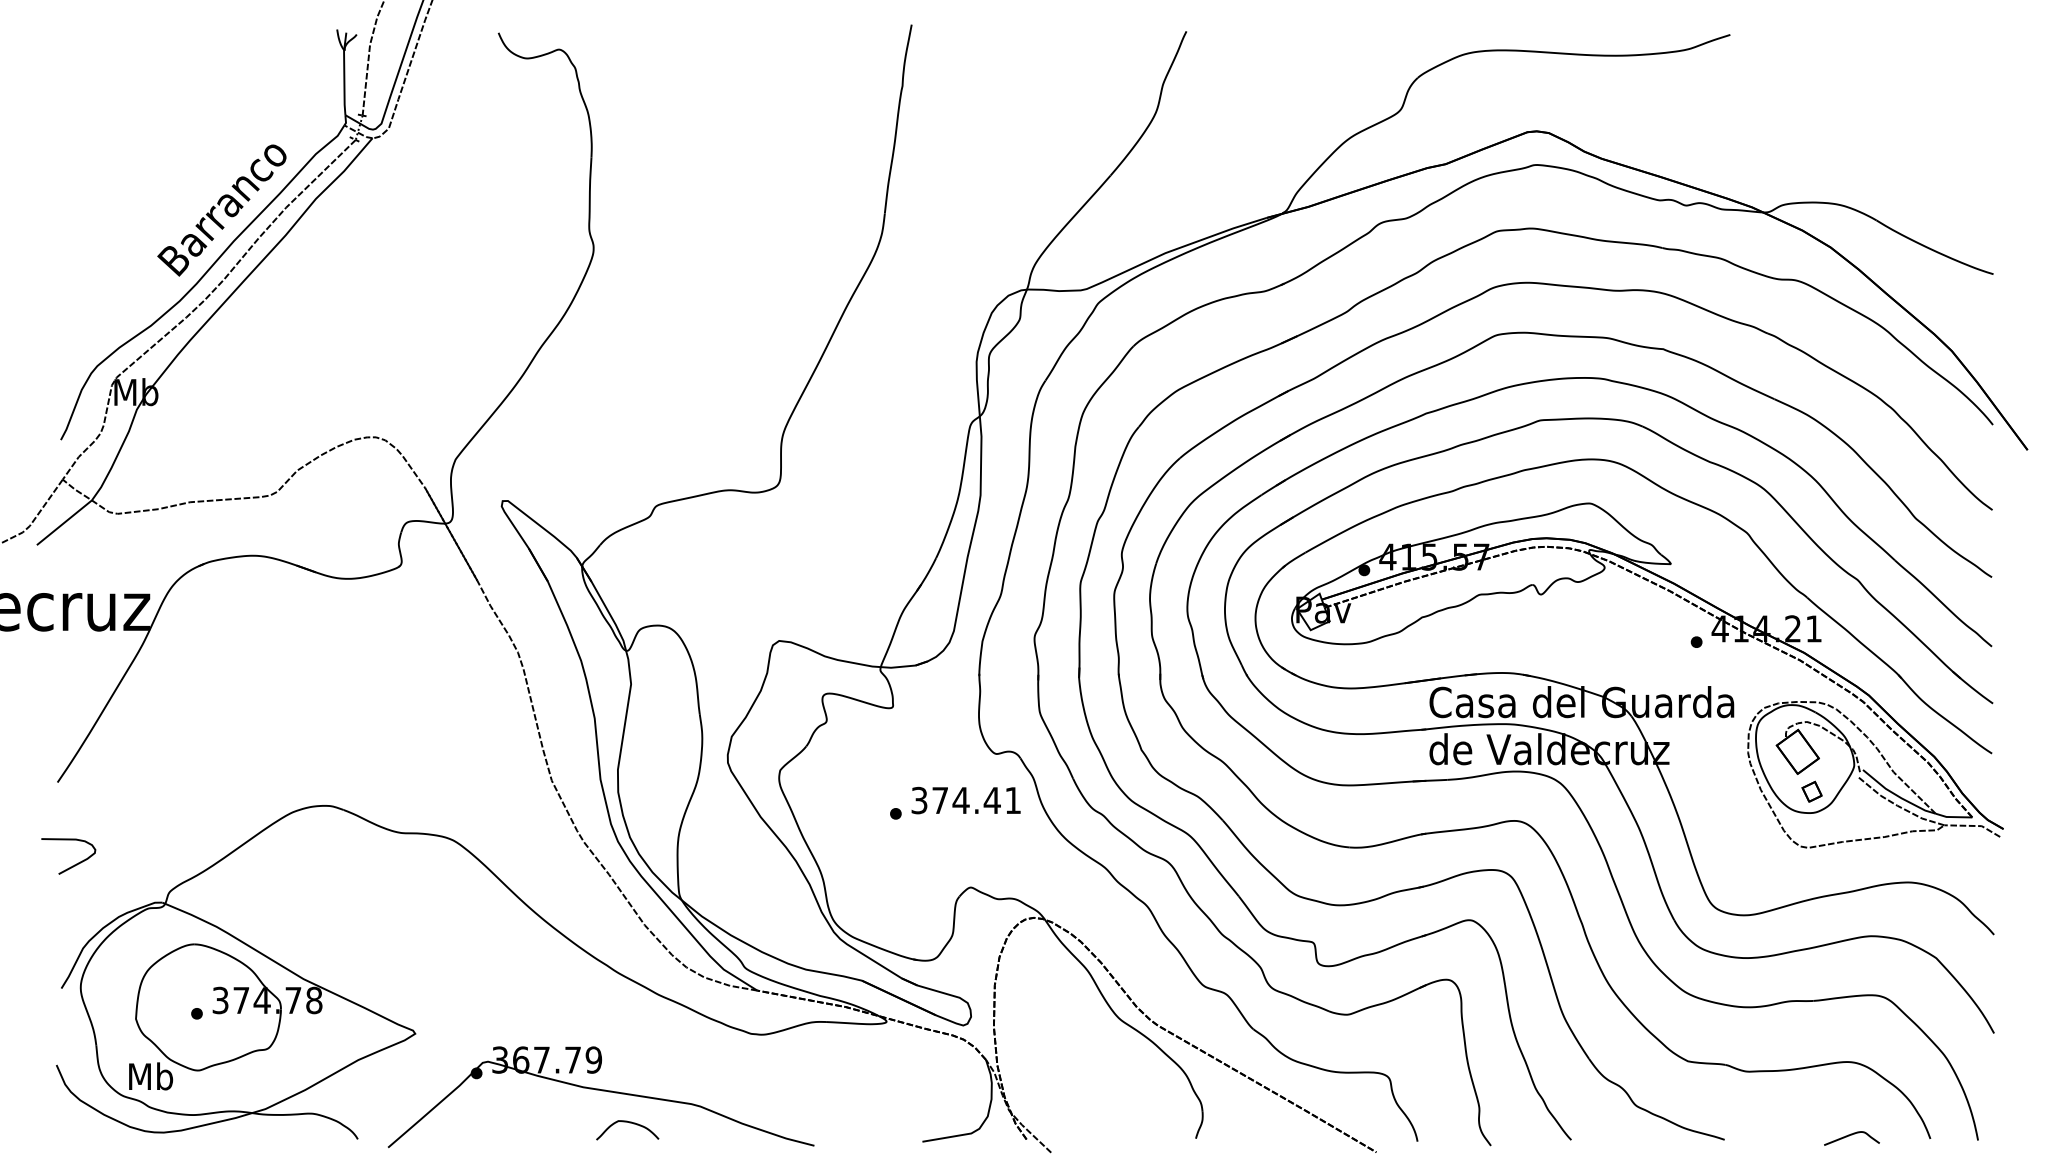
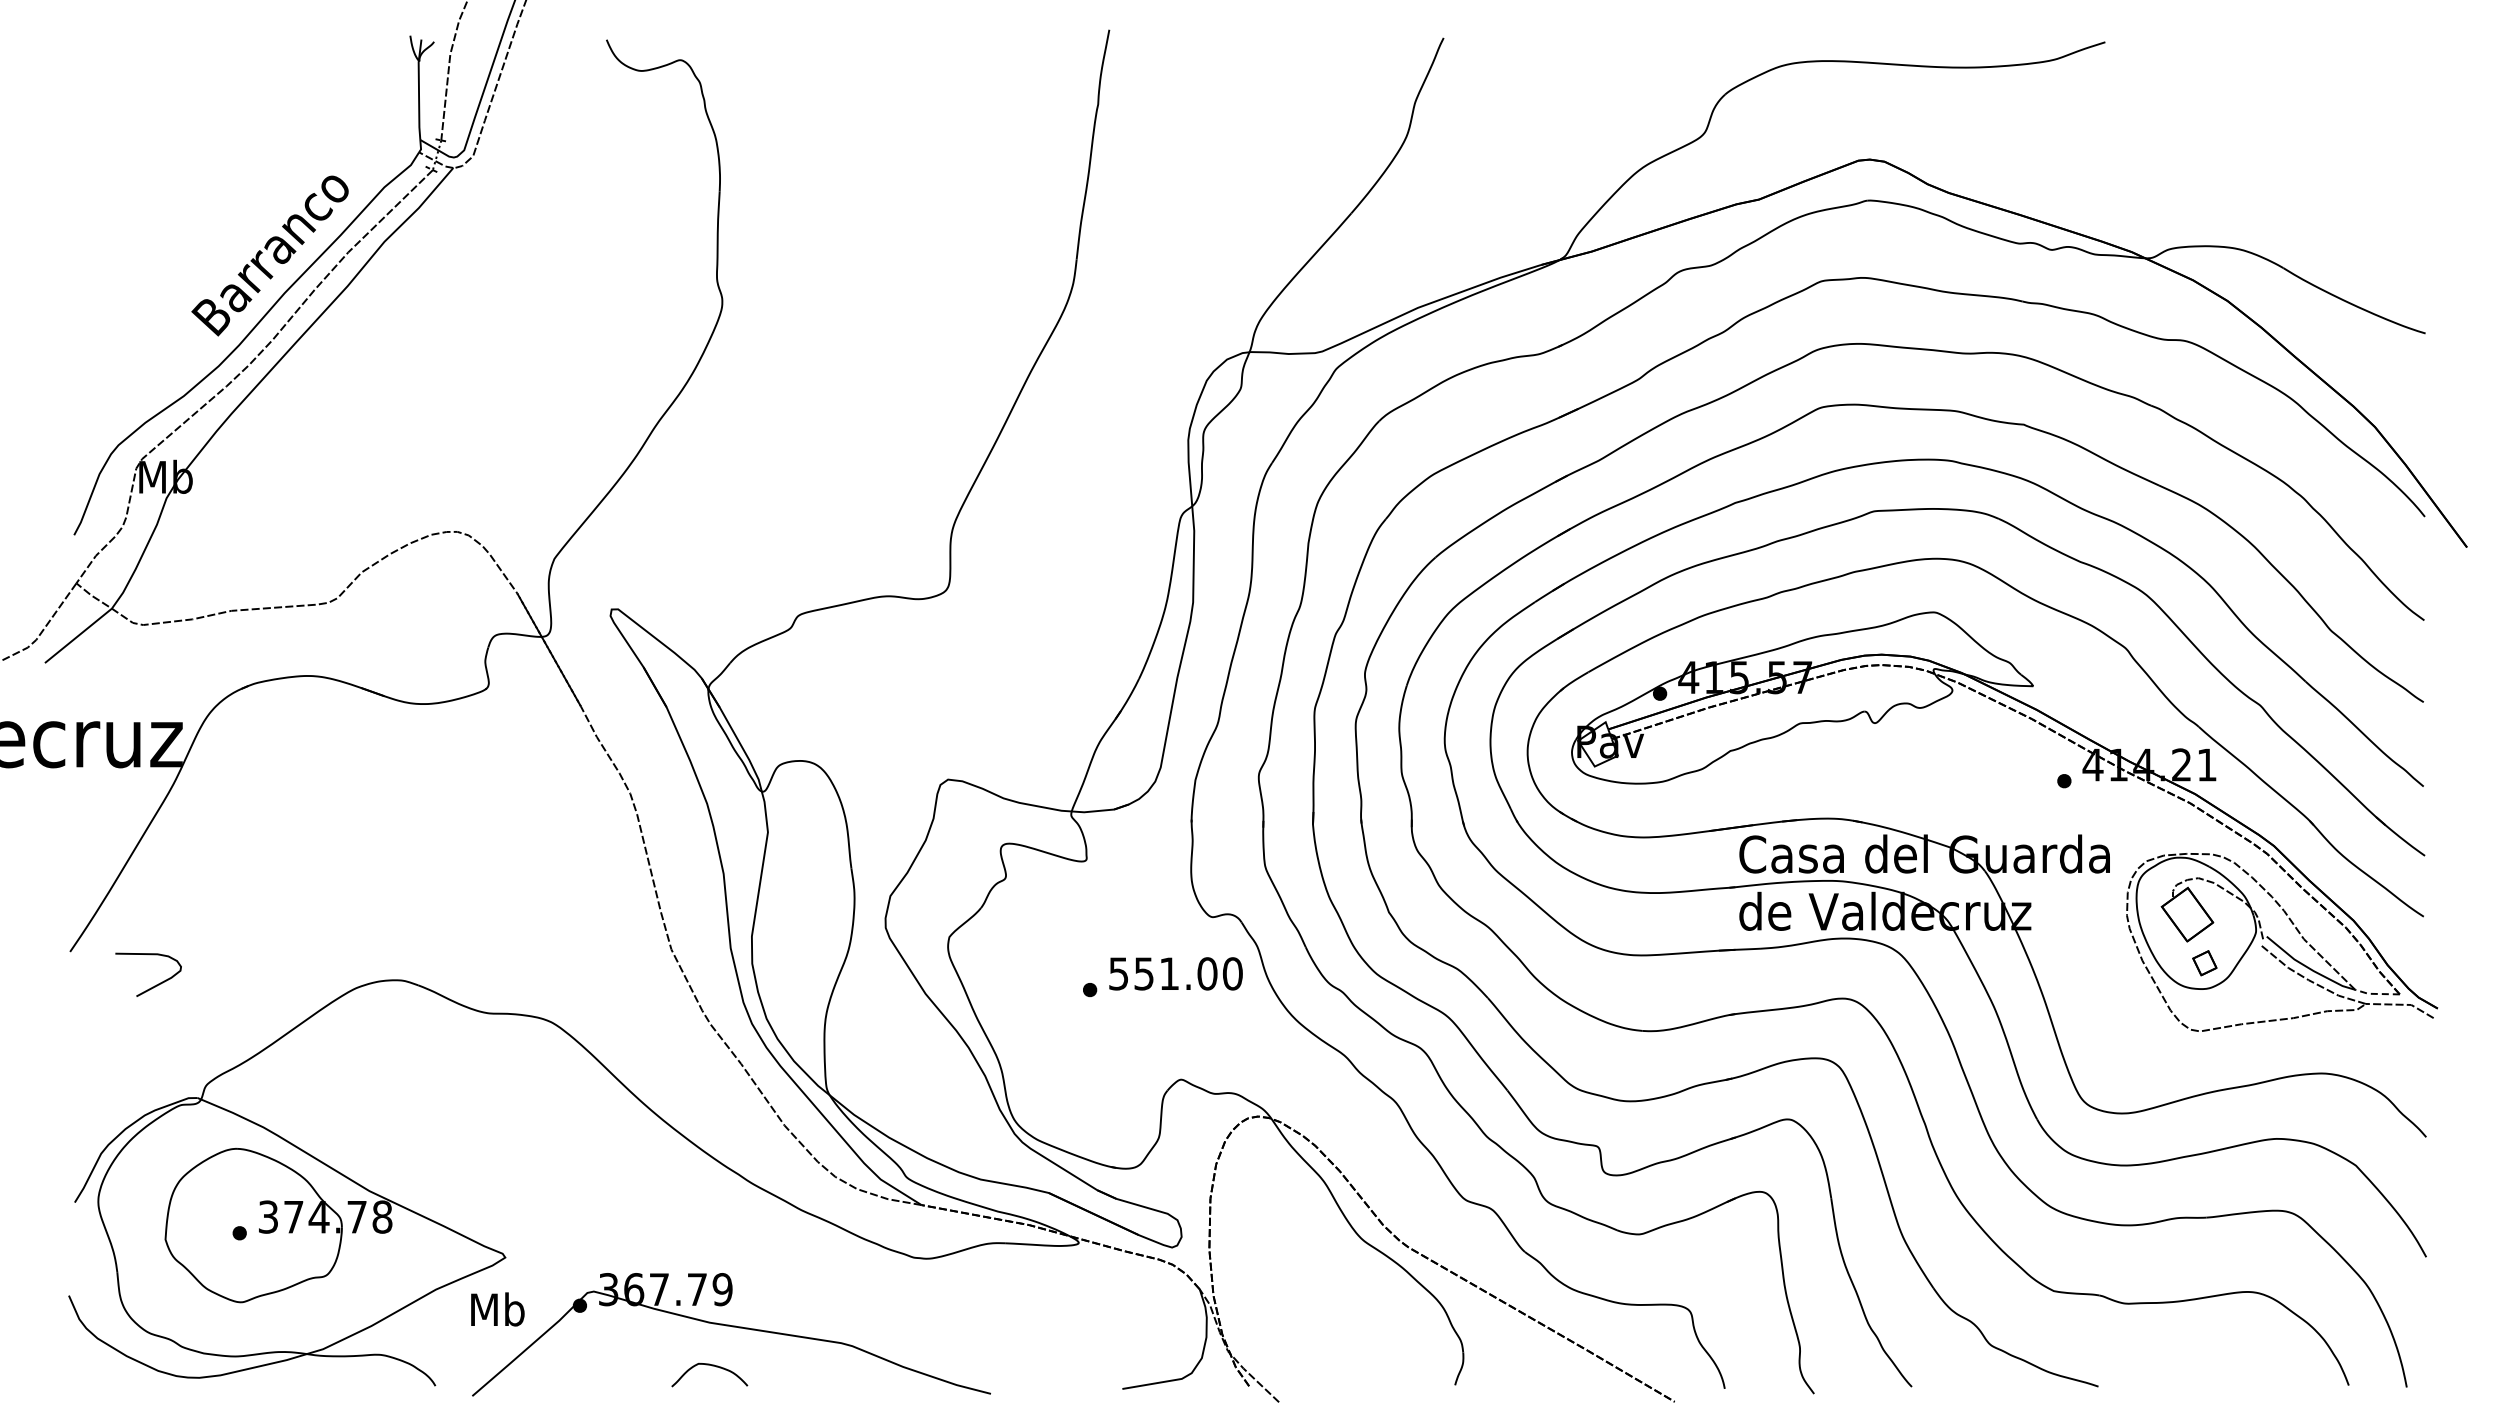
text: (966, 800) -> (1175, 973), 374.41 -> 551.00
line: (1953, 816) -> (2376, 993), solid -> dashed
curve: (73, 865) -> (154, 985), moved
text: (150, 1076) -> (497, 1309), moved
curve: (629, 1123) -> (712, 1366), moved
curve: (1851, 1135) -> (2252, 1381), removed

